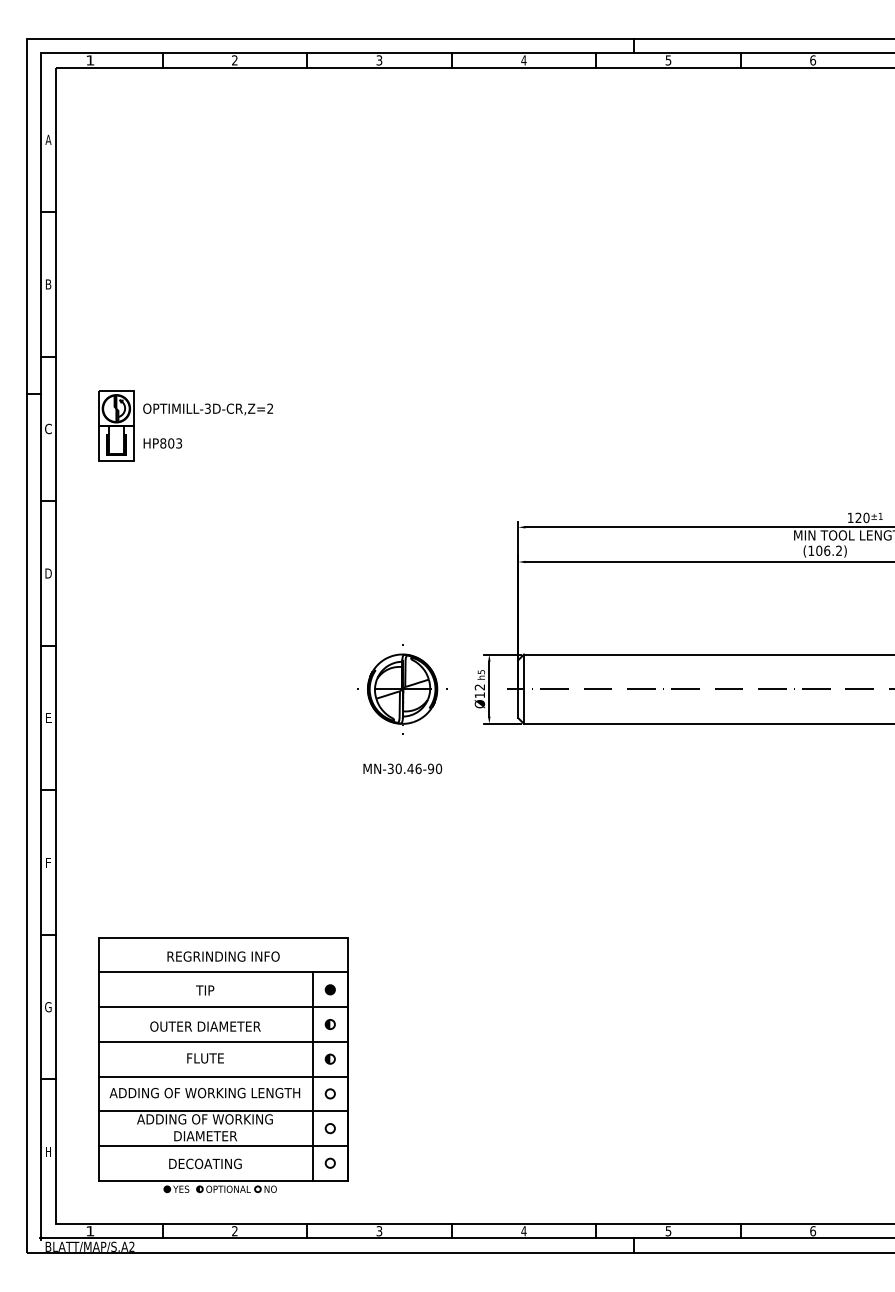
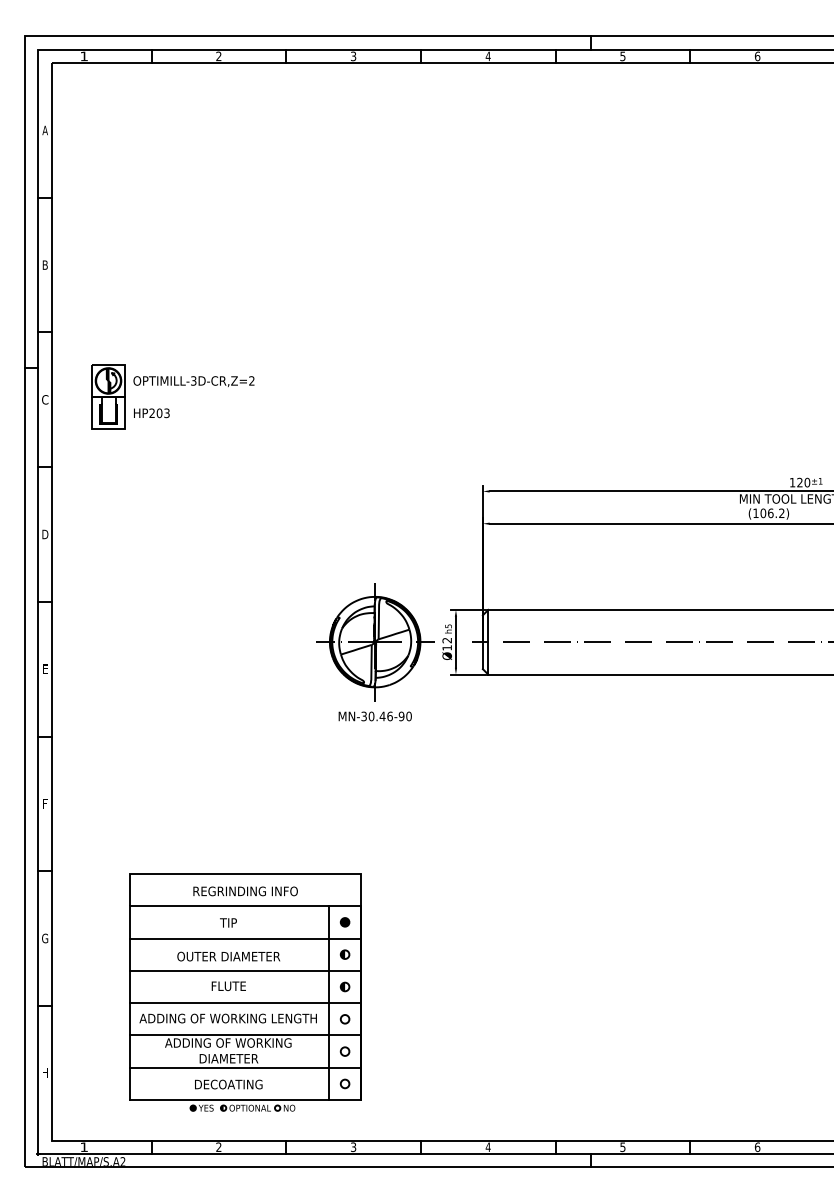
text: (163, 443) -> (152, 413), HP803 -> HP203
part: (402, 689) -> (375, 642), size x1.4
part: (223, 1065) -> (245, 992), moved

